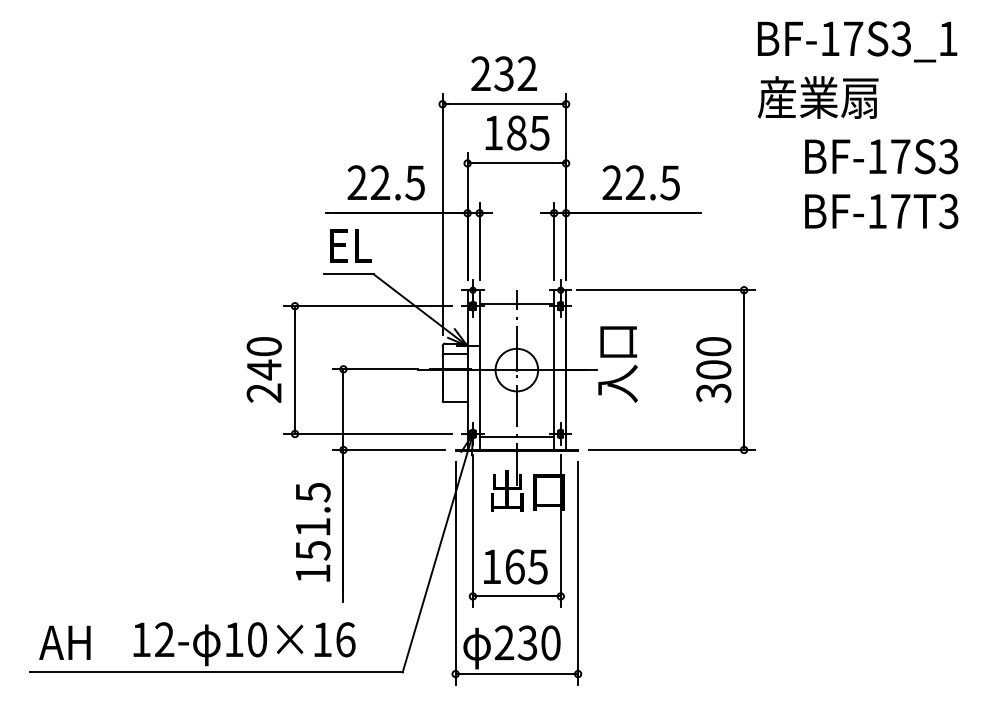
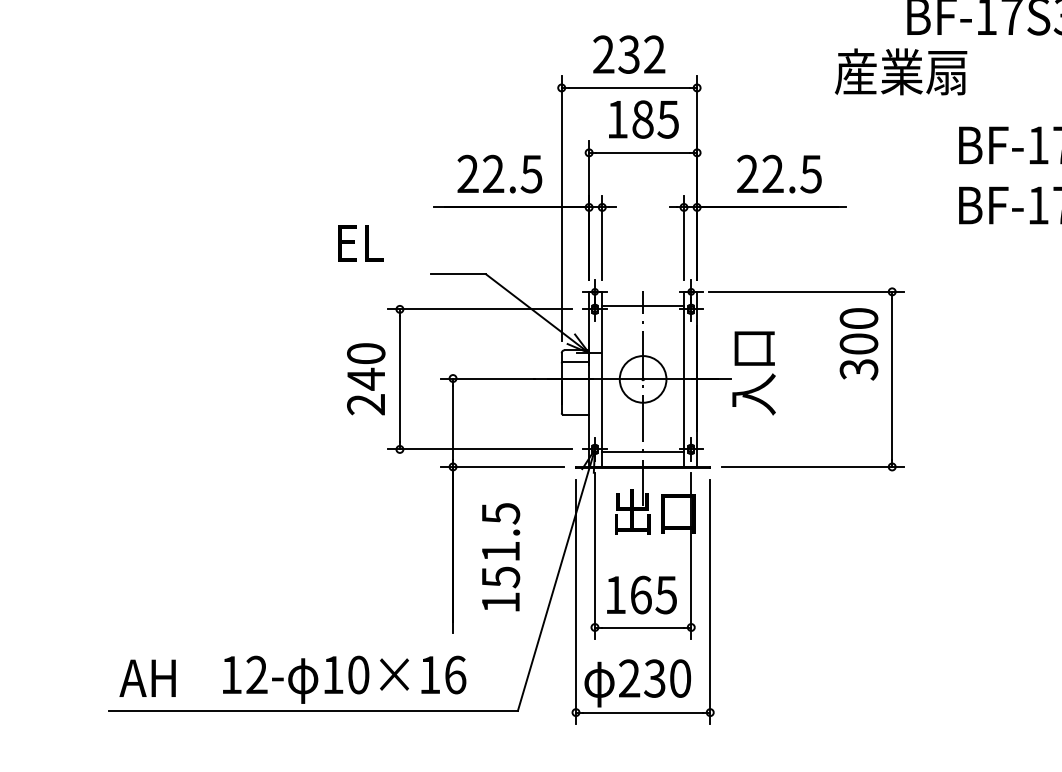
text: (817, 97) -> (900, 71), moved
text: (350, 245) -> (359, 242), moved
text: (713, 370) -> (858, 344), moved
text: (313, 532) -> (501, 557), moved

